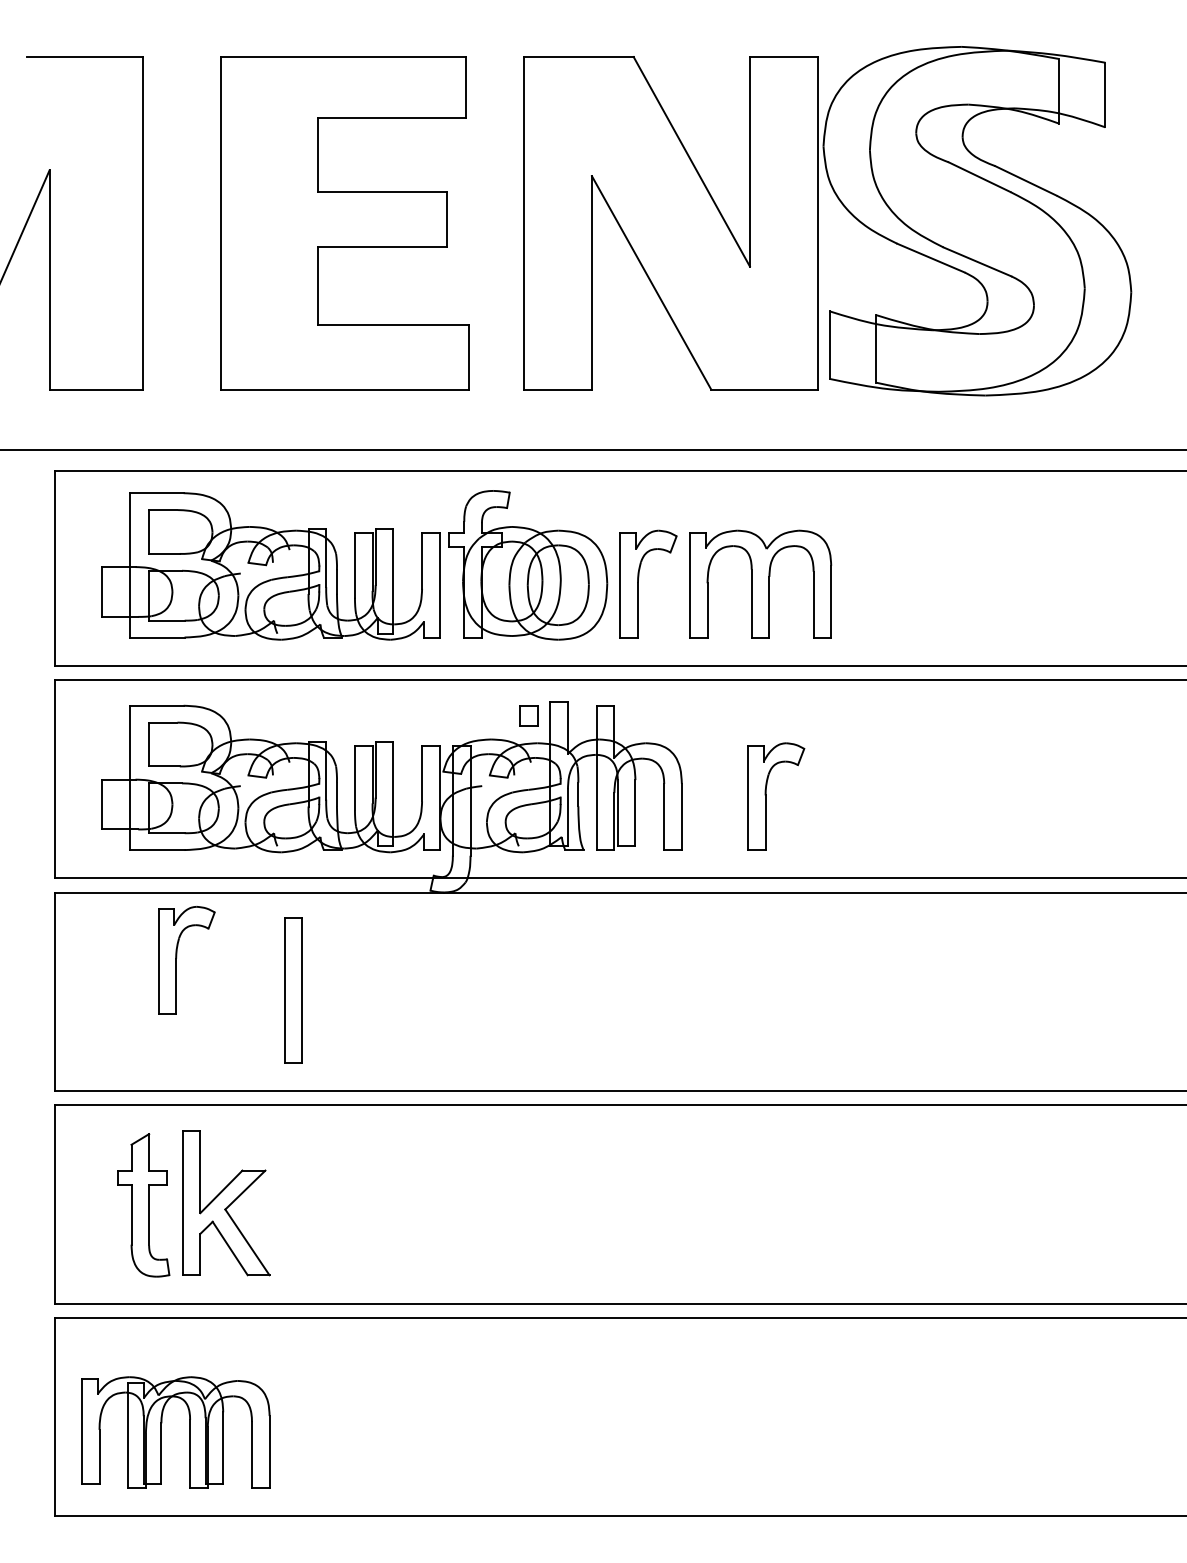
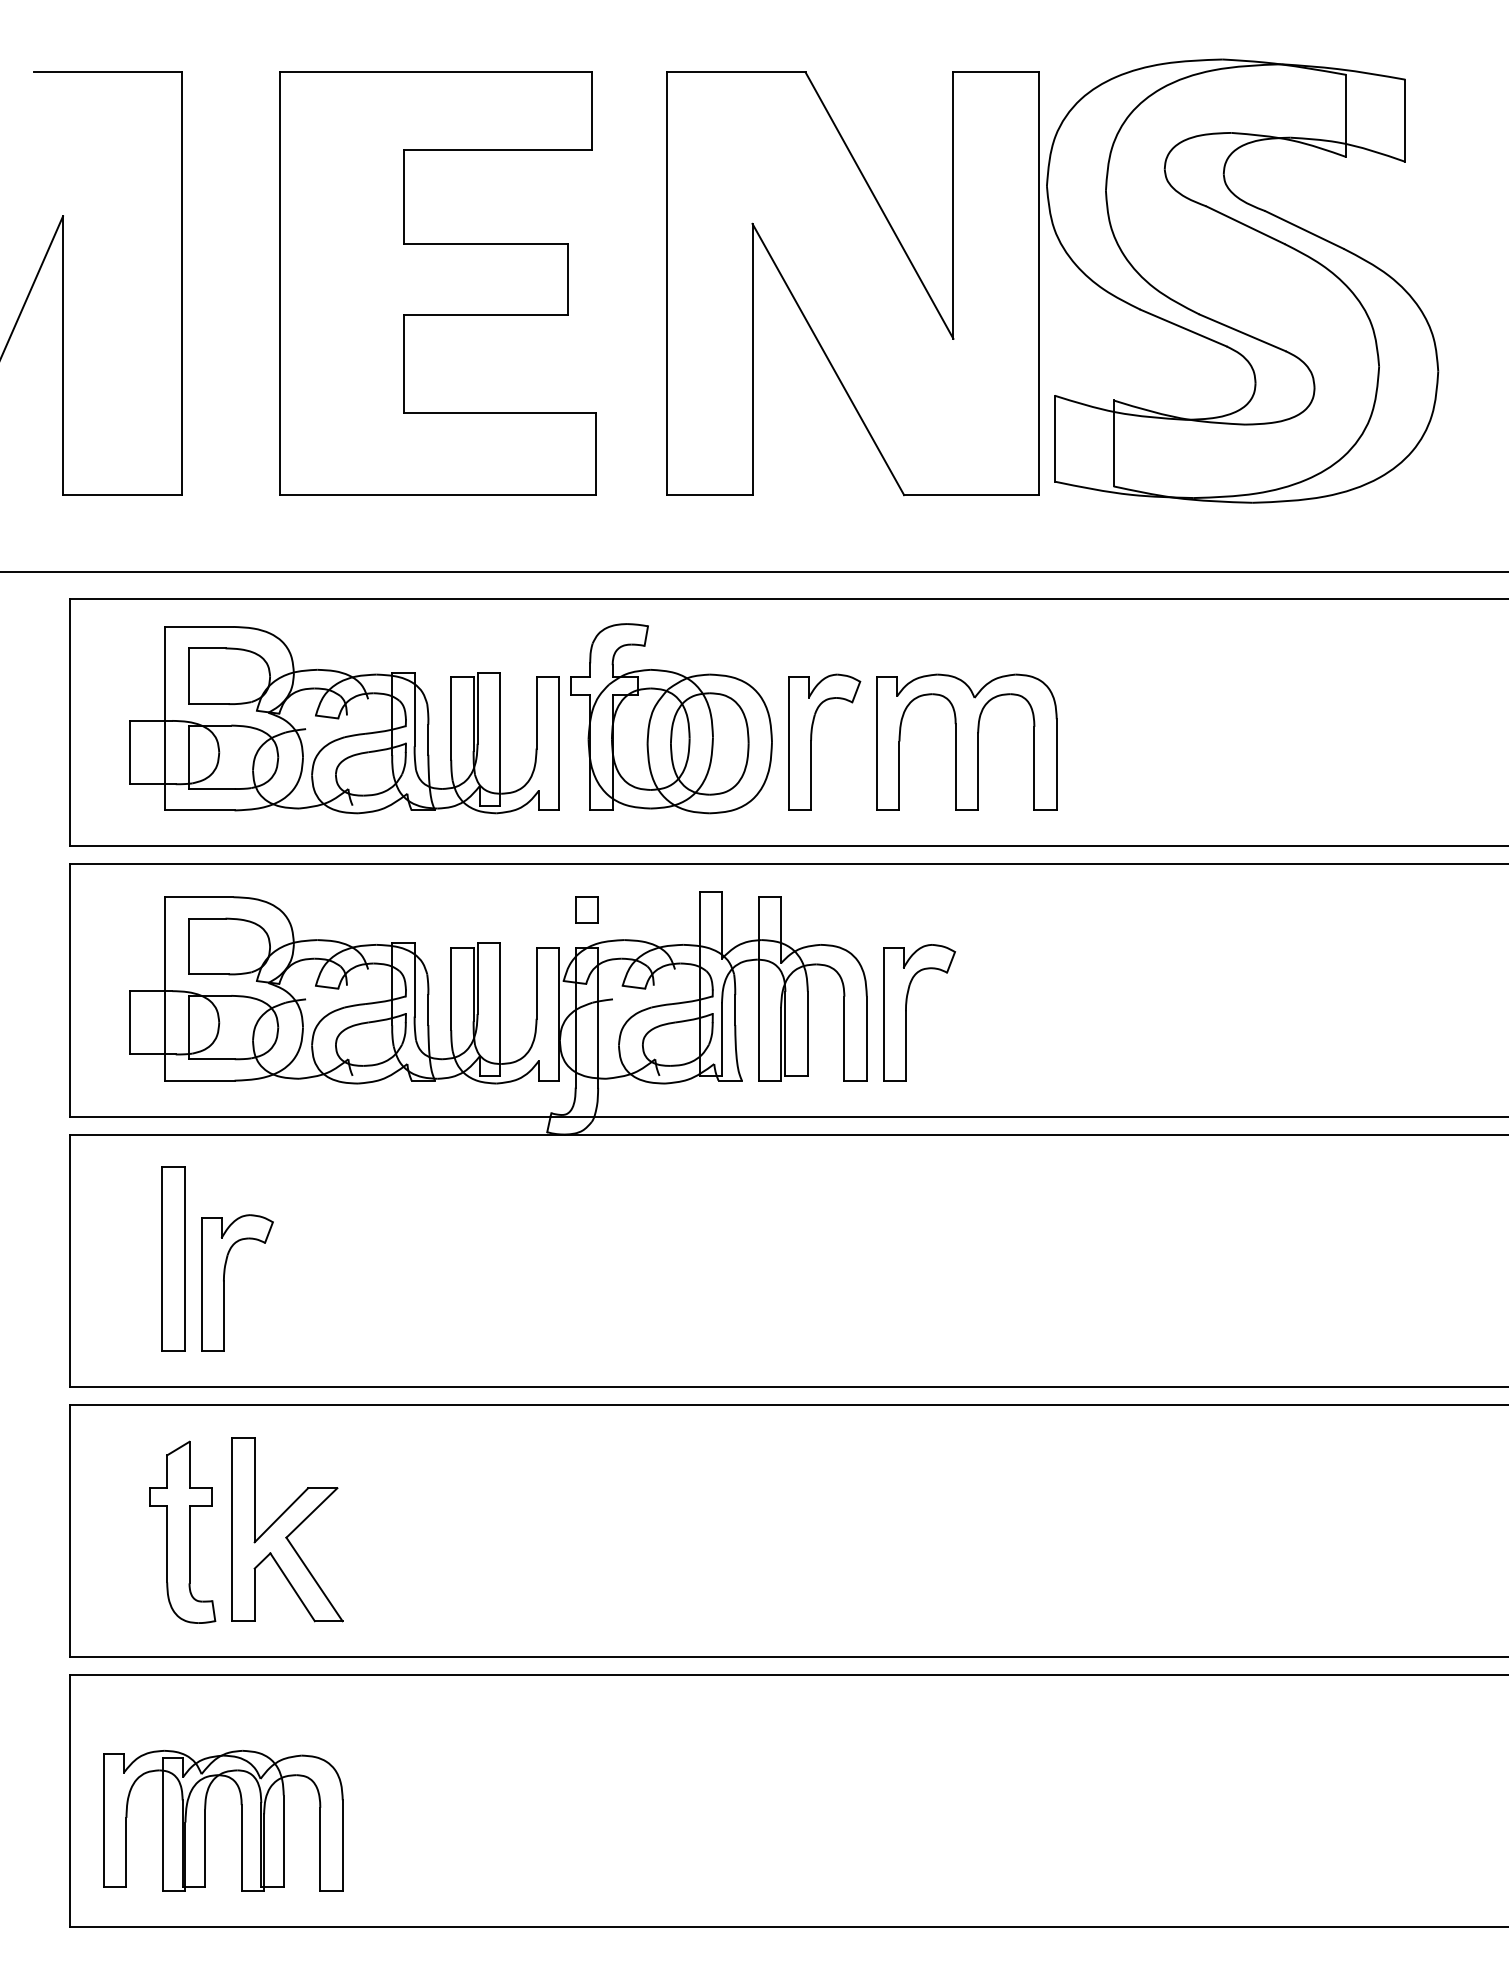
part: (528, 715) -> (586, 909), moved
part: (766, 796) -> (907, 1012), moved
part: (177, 957) -> (225, 1279), moved
part: (293, 990) -> (173, 1259), moved

